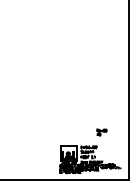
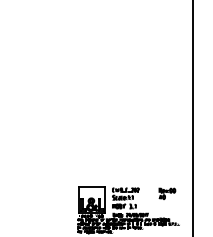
part: (101, 132) -> (166, 193), moved

